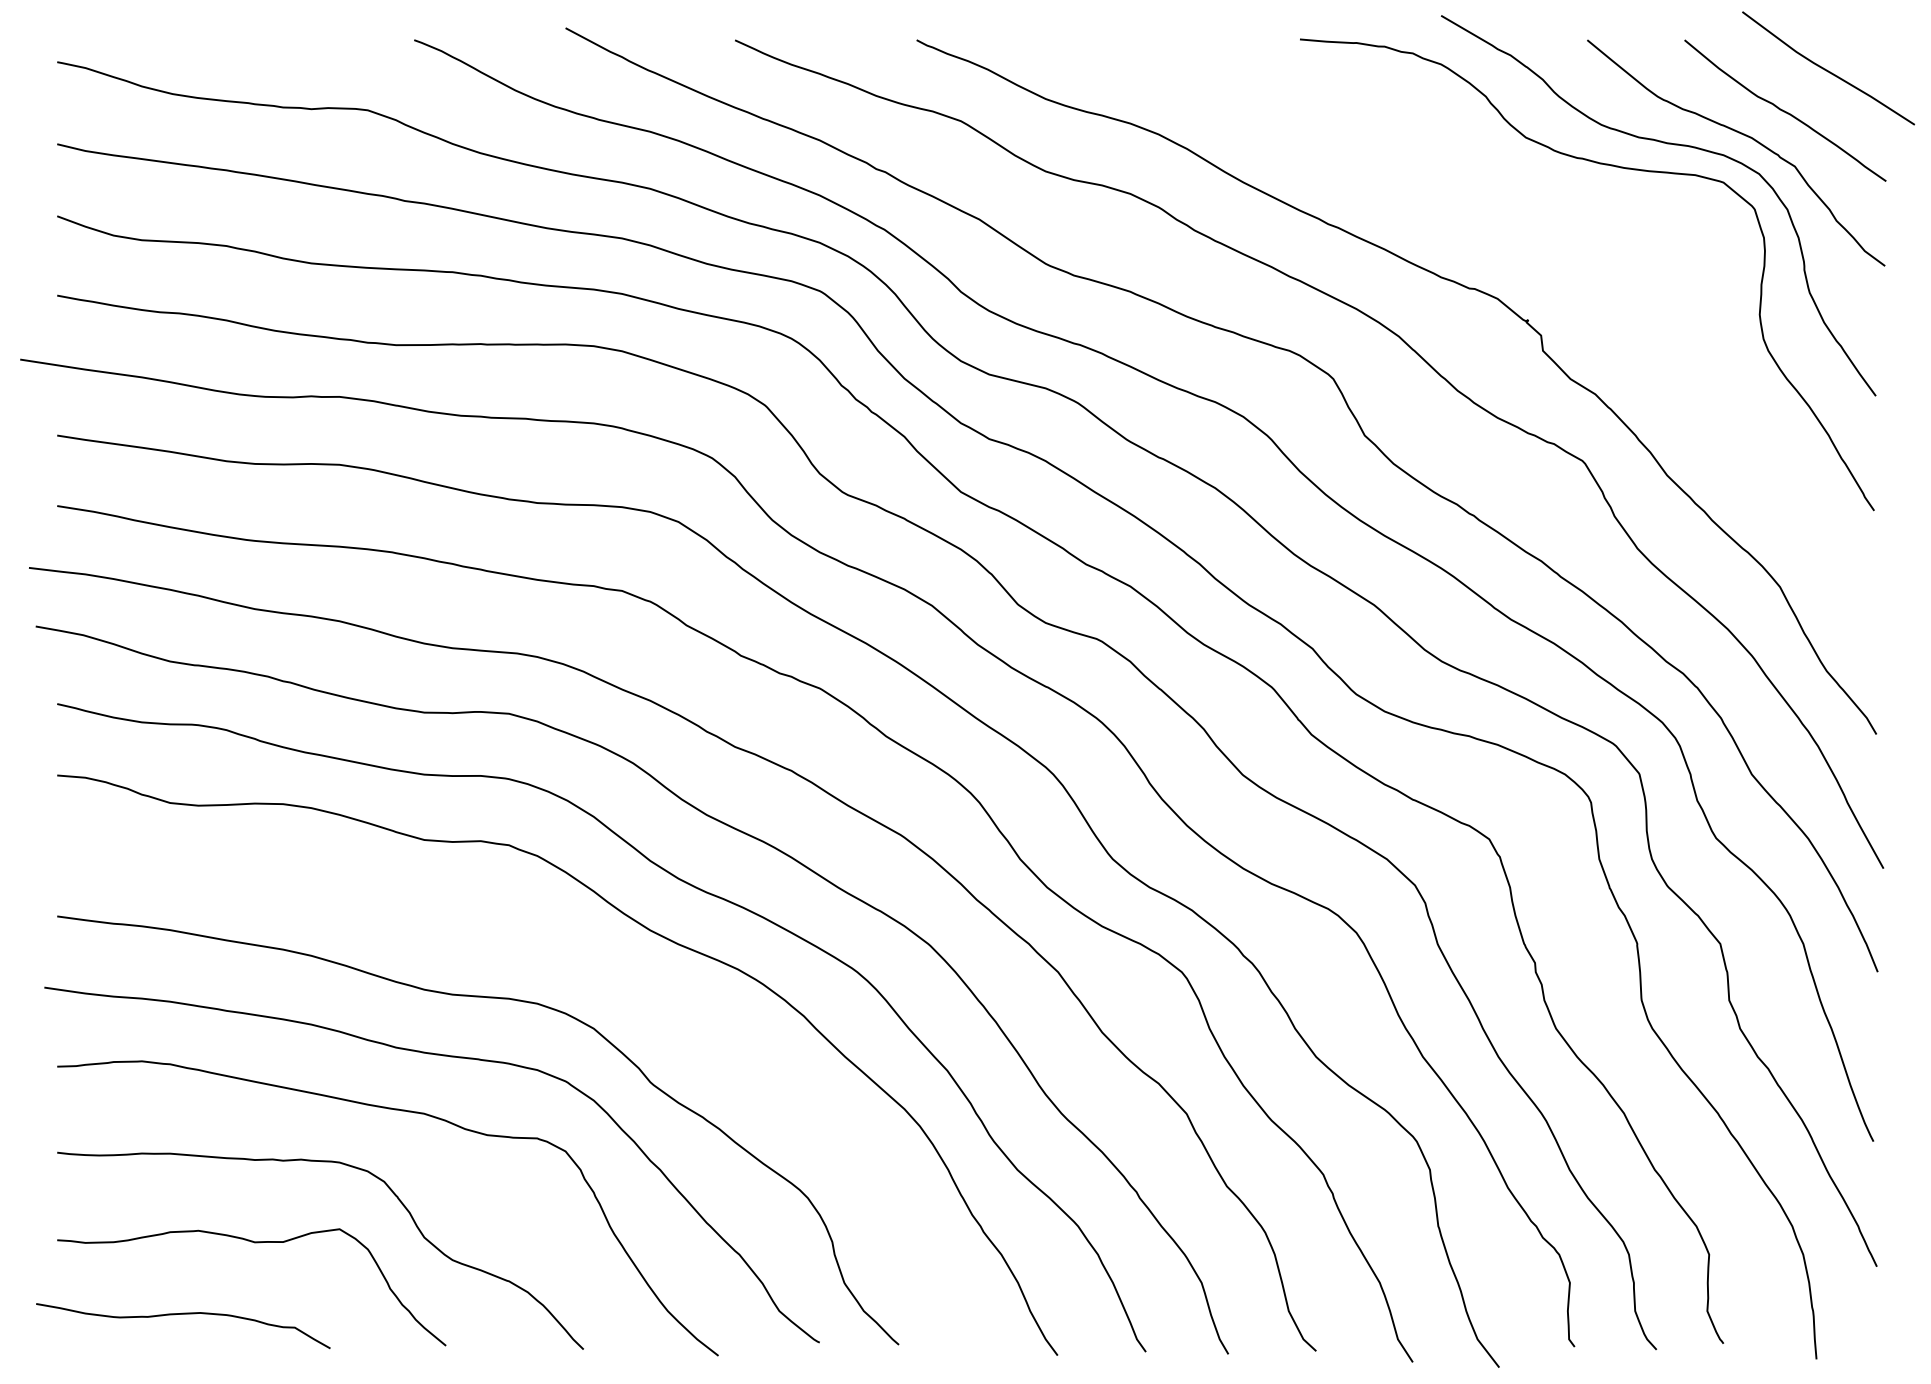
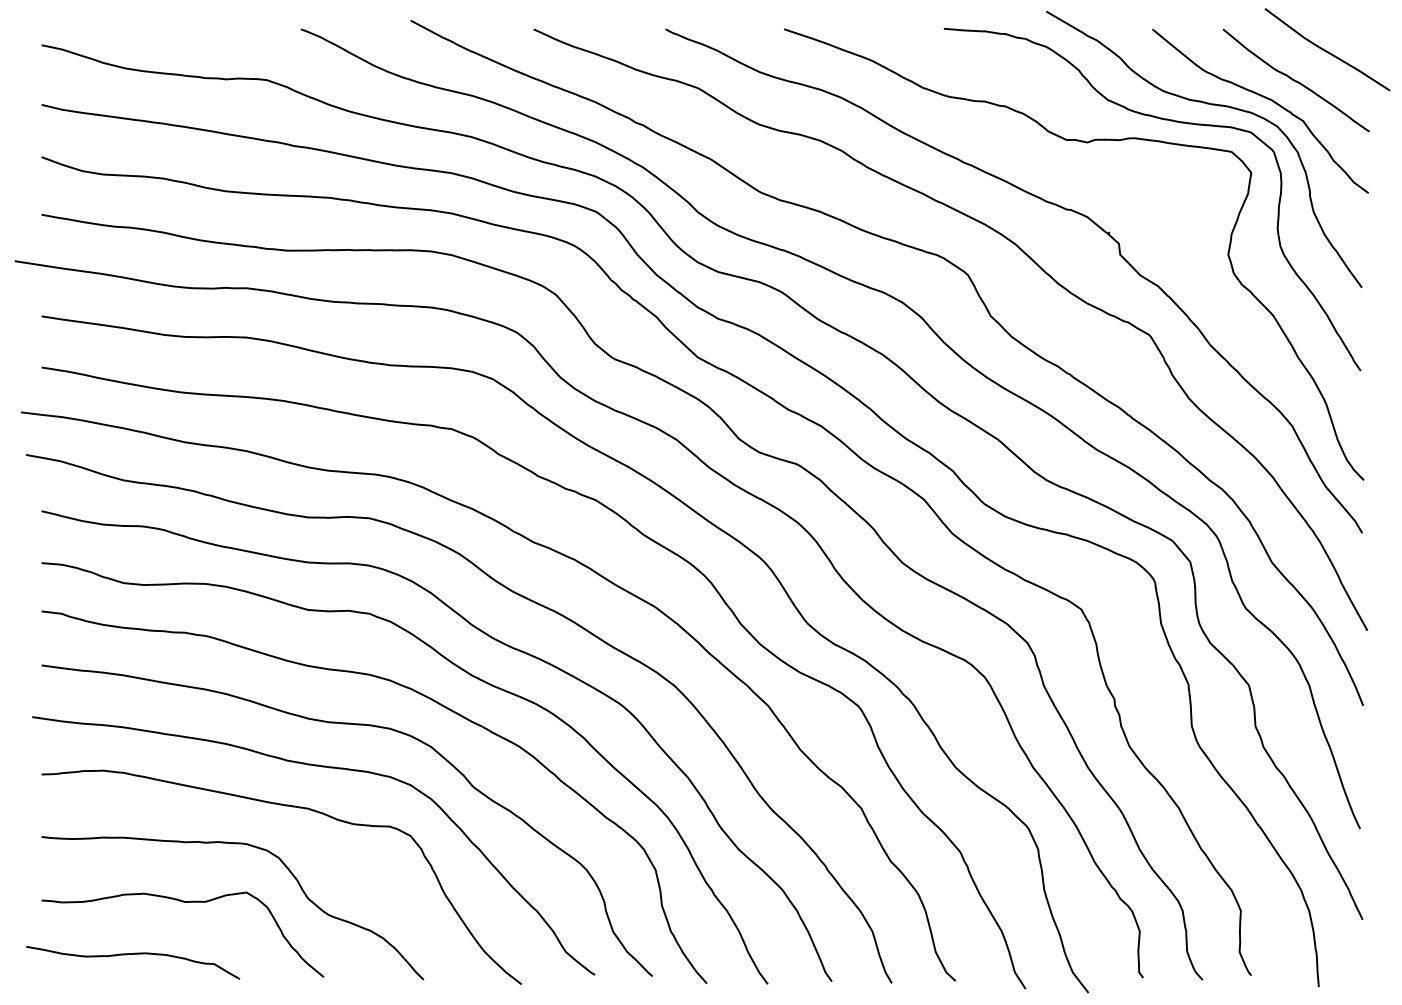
curve: (1493, 196) -> (1084, 142), added
curve: (584, 959) -> (424, 696), added

